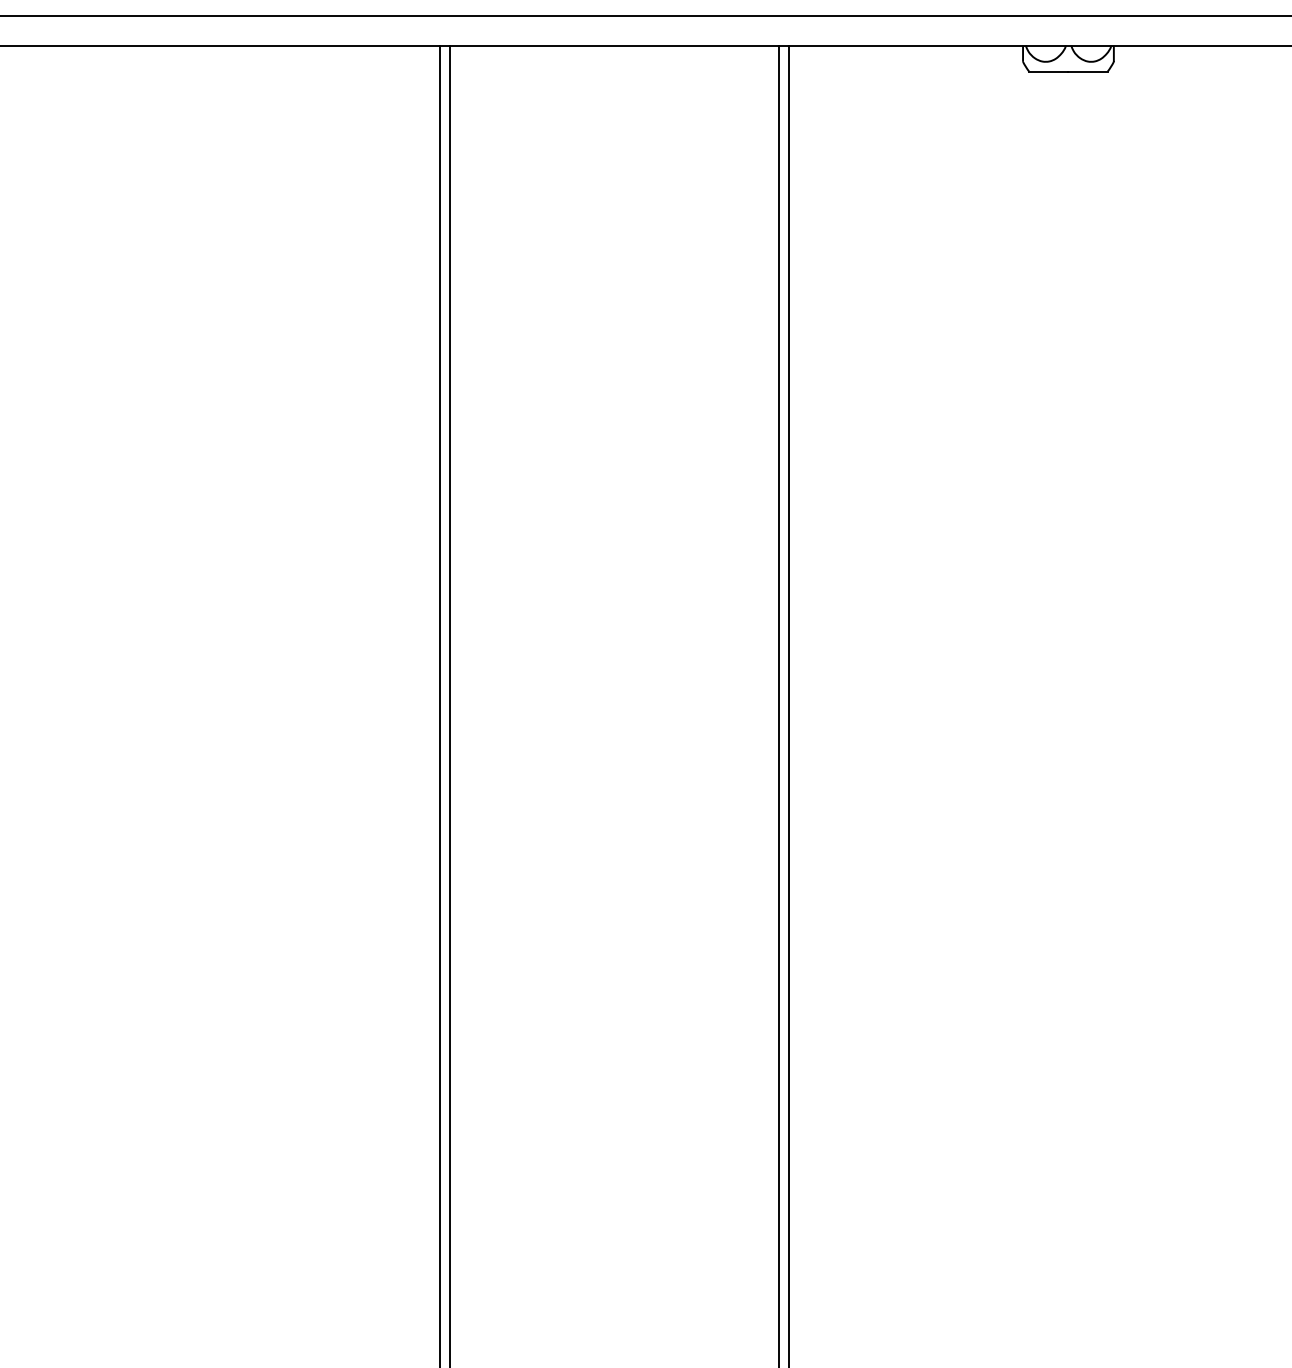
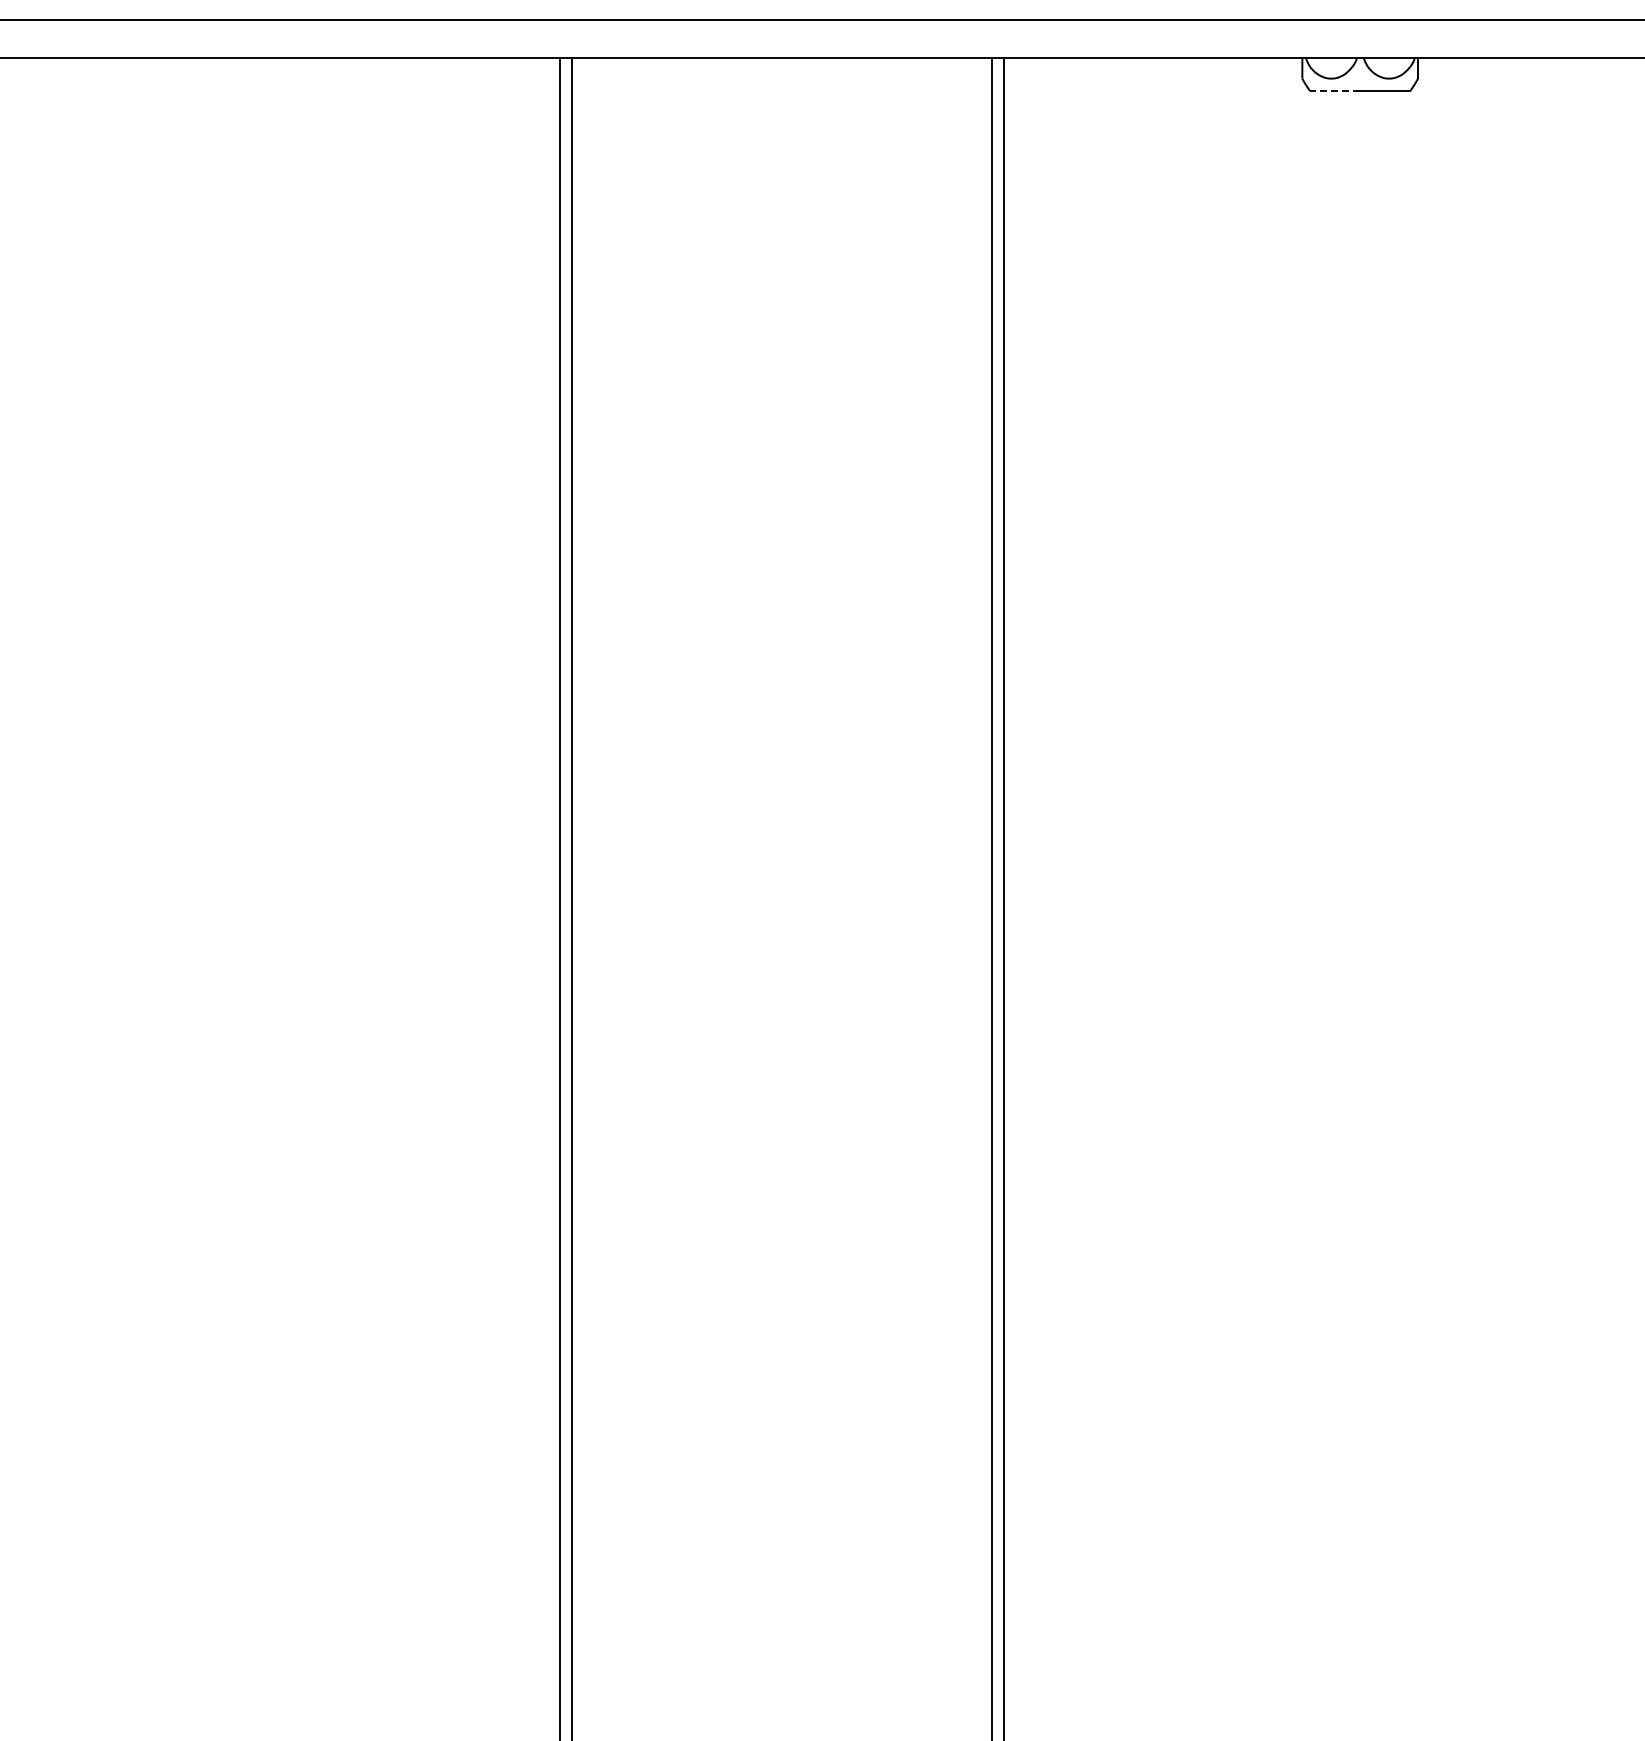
line: (1048, 71) -> (1334, 91), solid -> dashed

